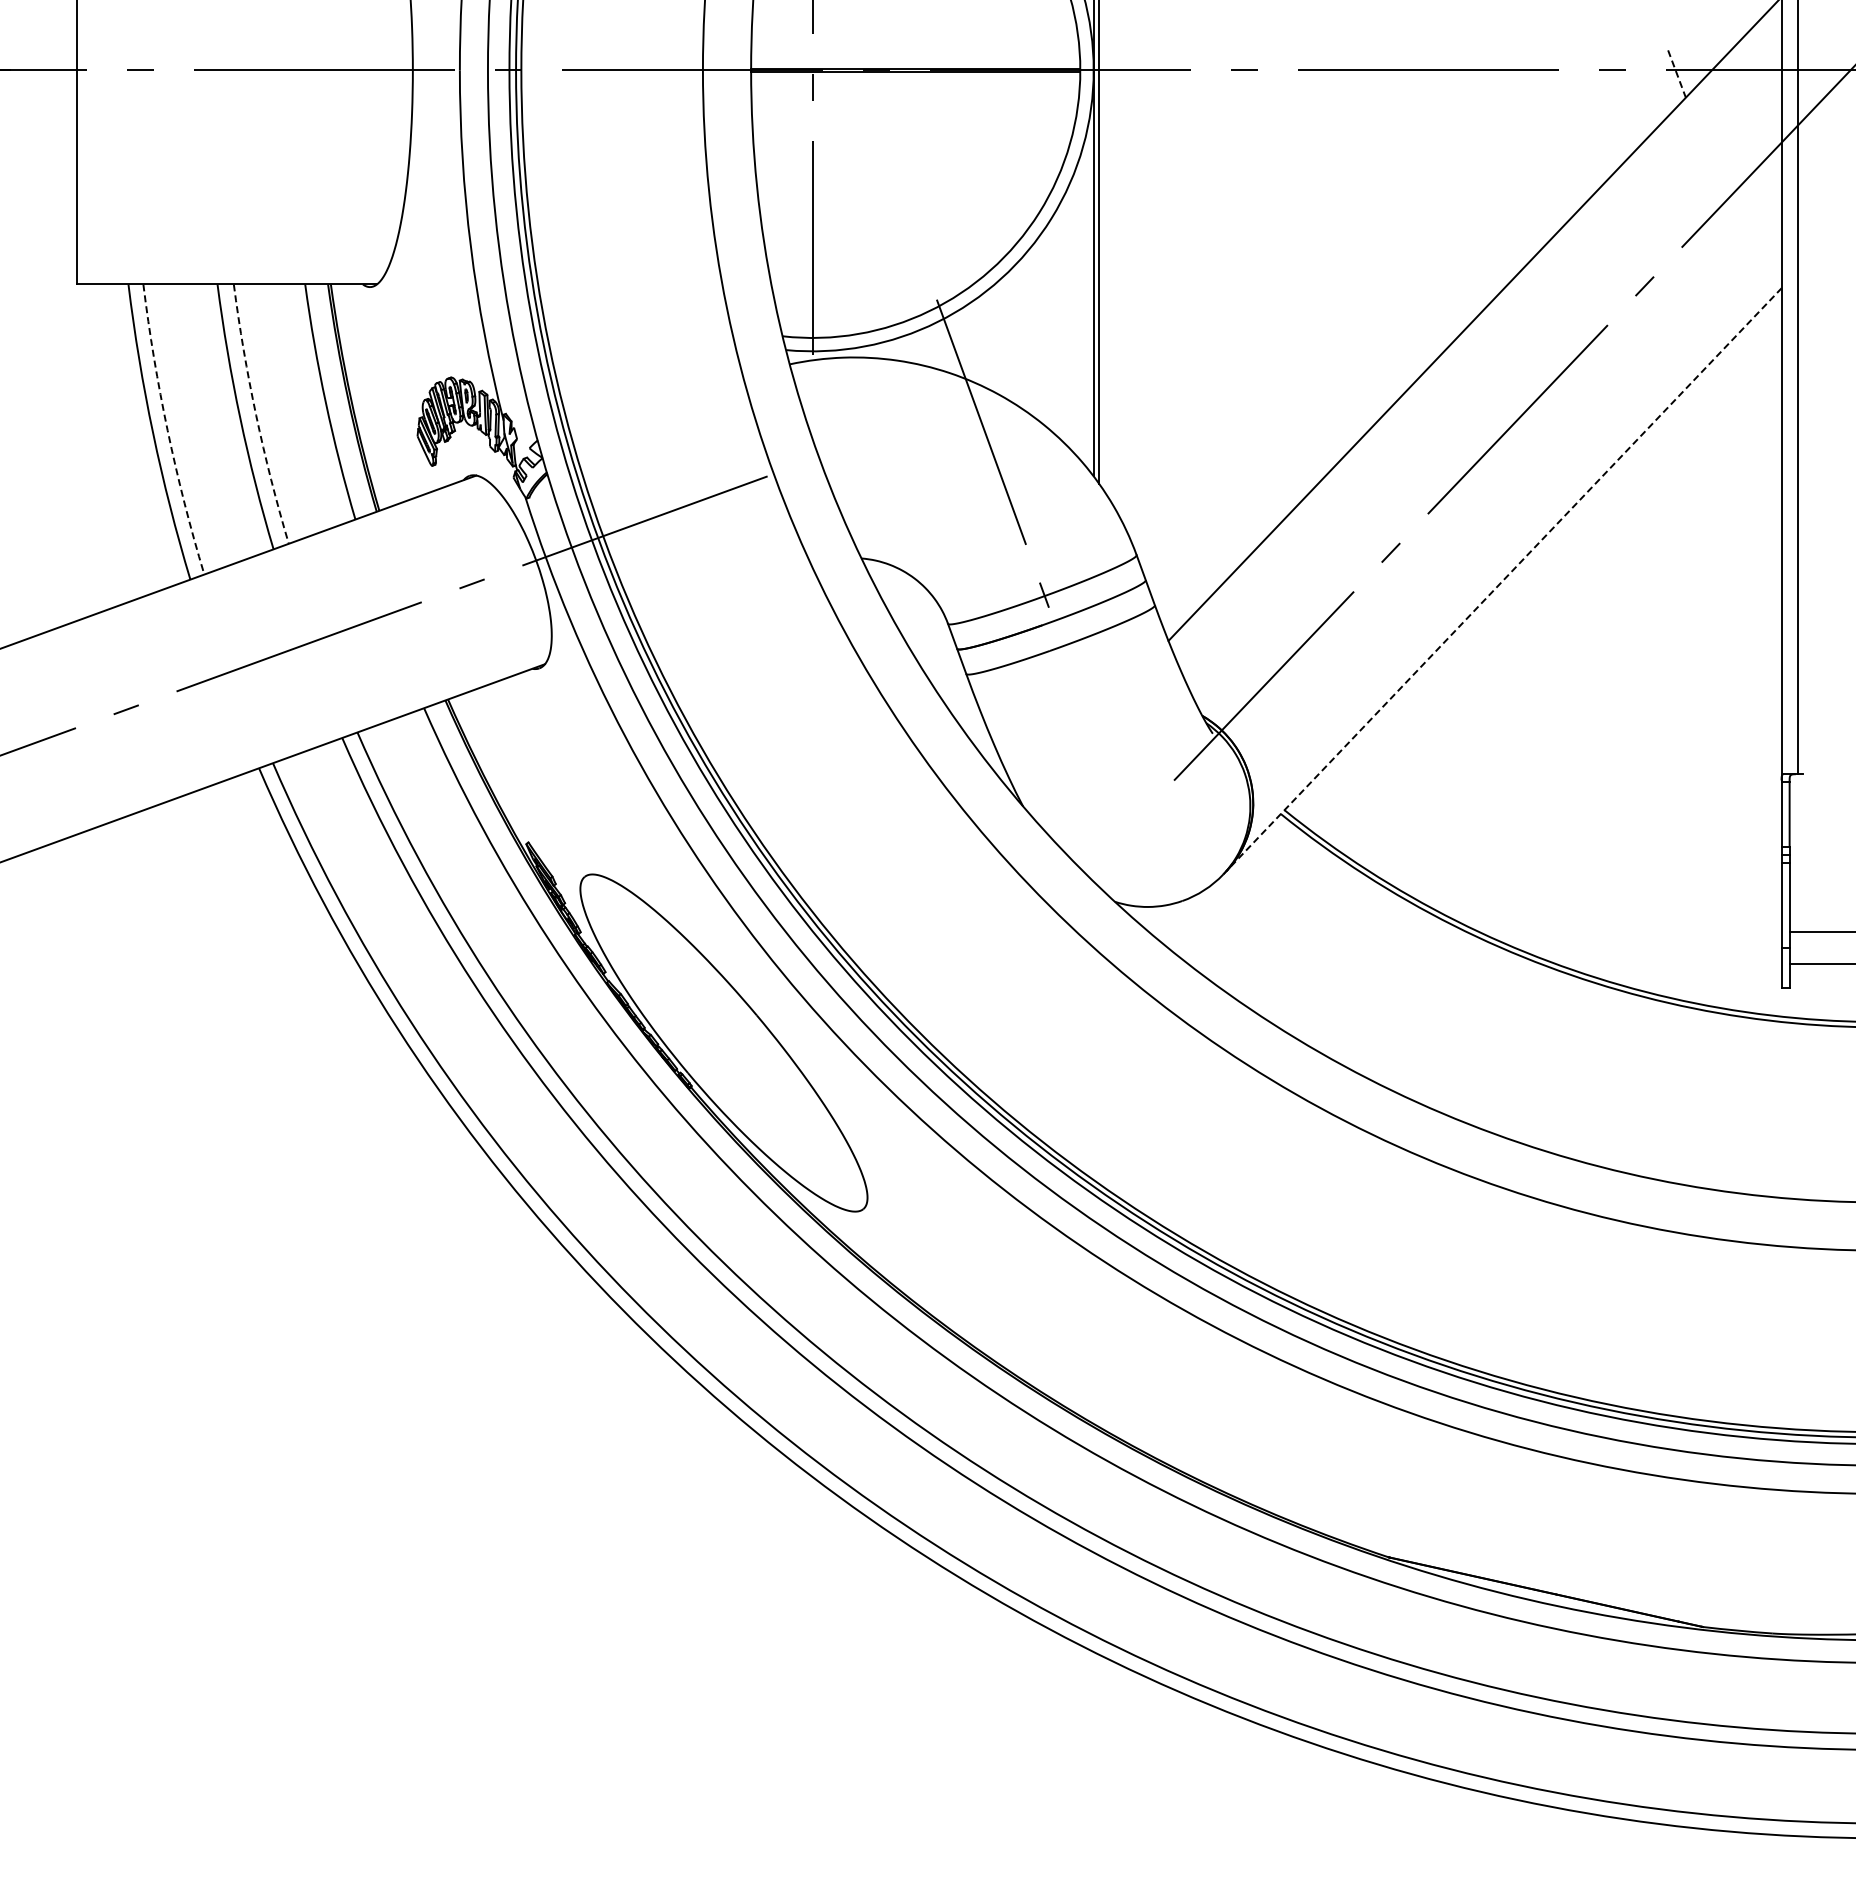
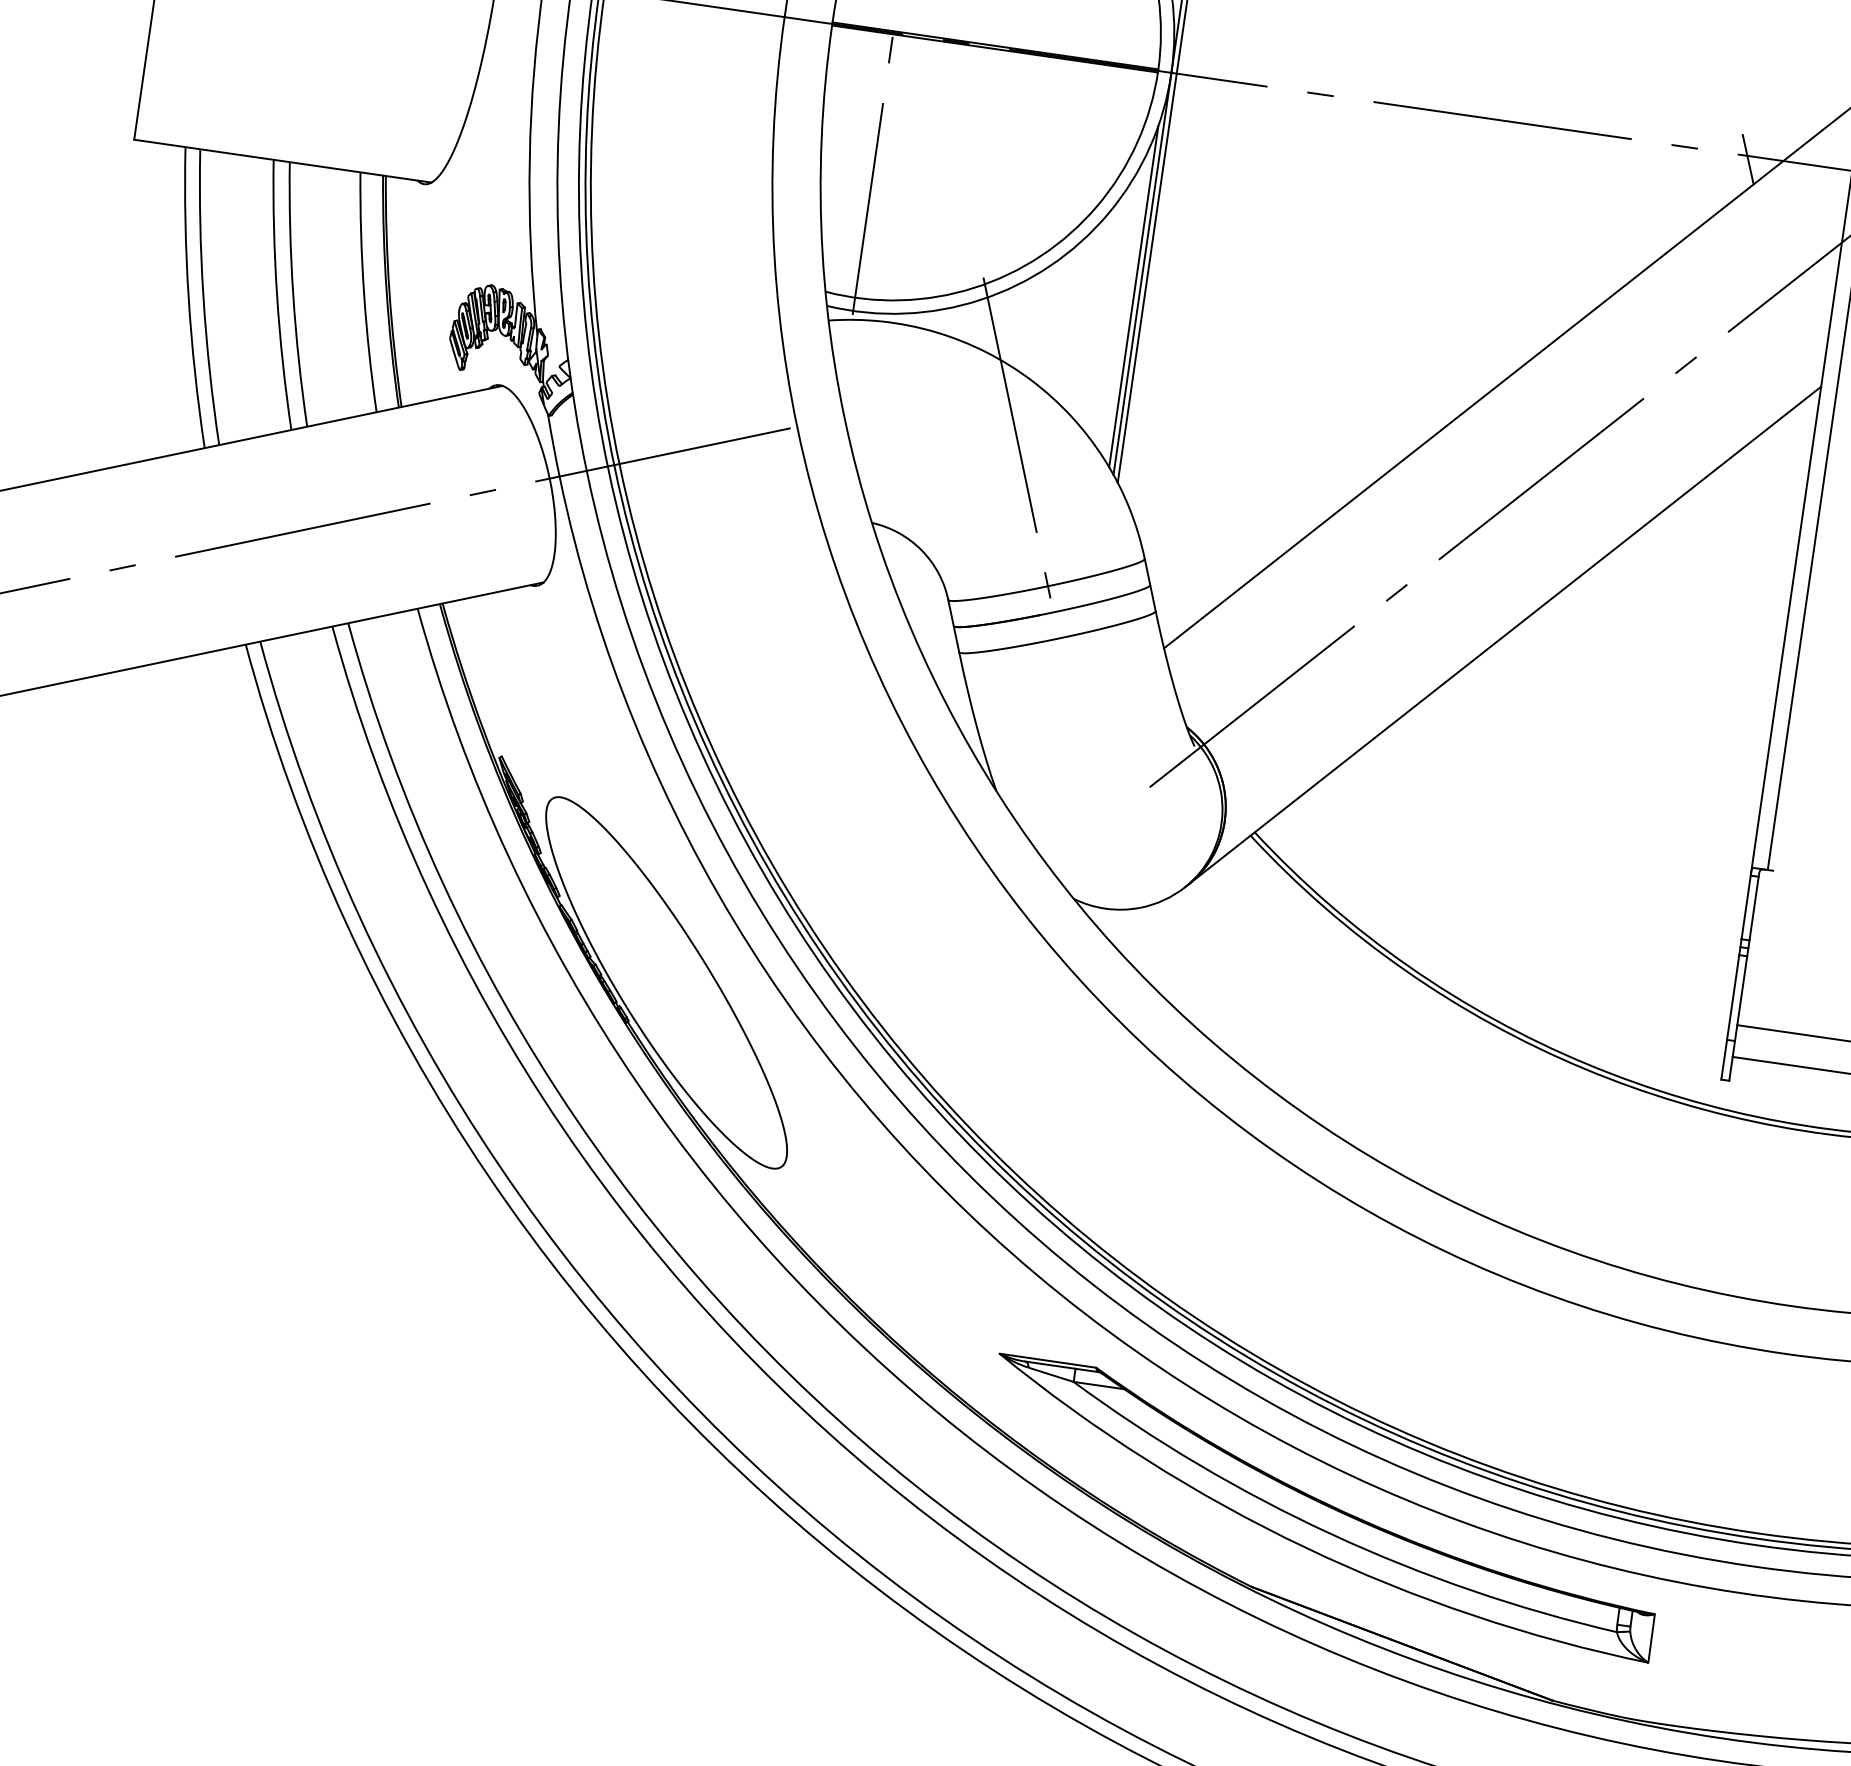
line: (1677, 74) -> (1748, 160), dashed -> solid
line: (1088, 296) -> (1134, 295), added
arc: (256, 415) -> (293, 295), dashed -> solid
arc: (167, 430) -> (203, 297), dashed -> solid
line: (1502, 581) -> (1503, 637), dashed -> solid
part: (1449, 1468) -> (1324, 1507), added

